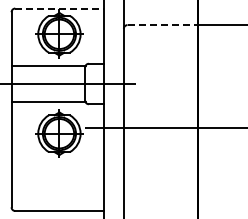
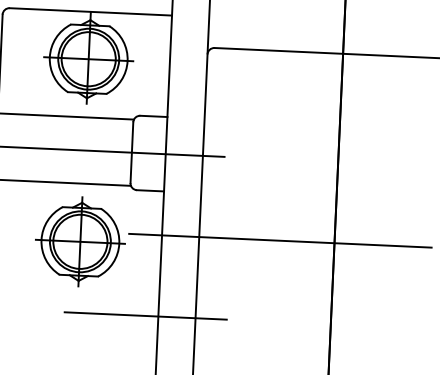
line: (59, 8) -> (90, 11), dashed -> solid
line: (162, 25) -> (278, 51), dashed -> solid
line: (96, 172) -> (145, 316), added

